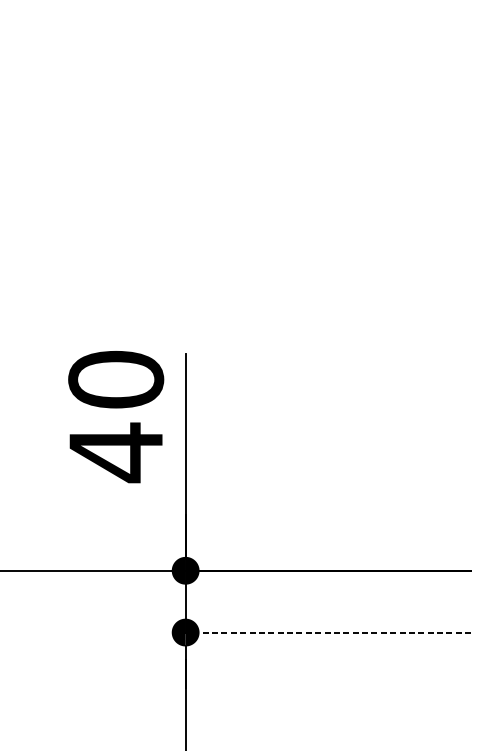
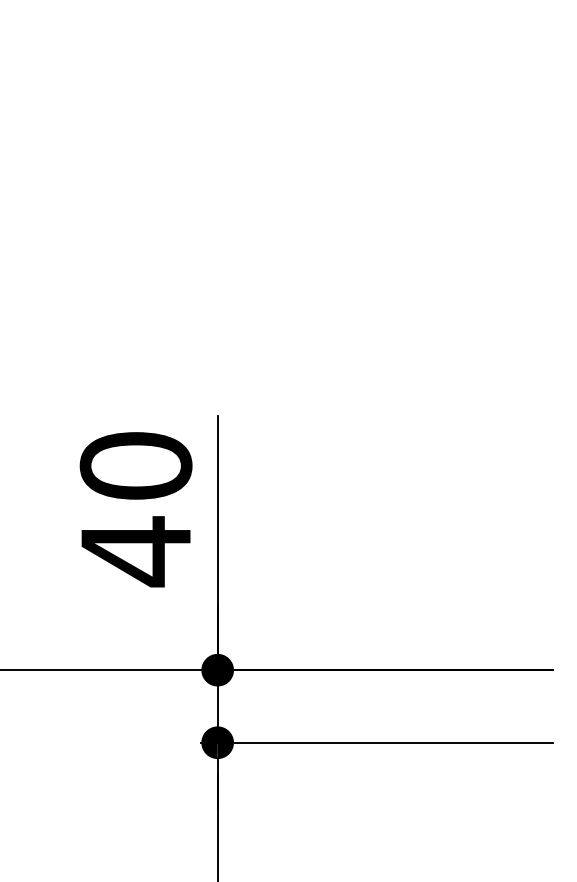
text: (115, 416) -> (135, 509), moved
line: (321, 632) -> (377, 742), dashed -> solid

